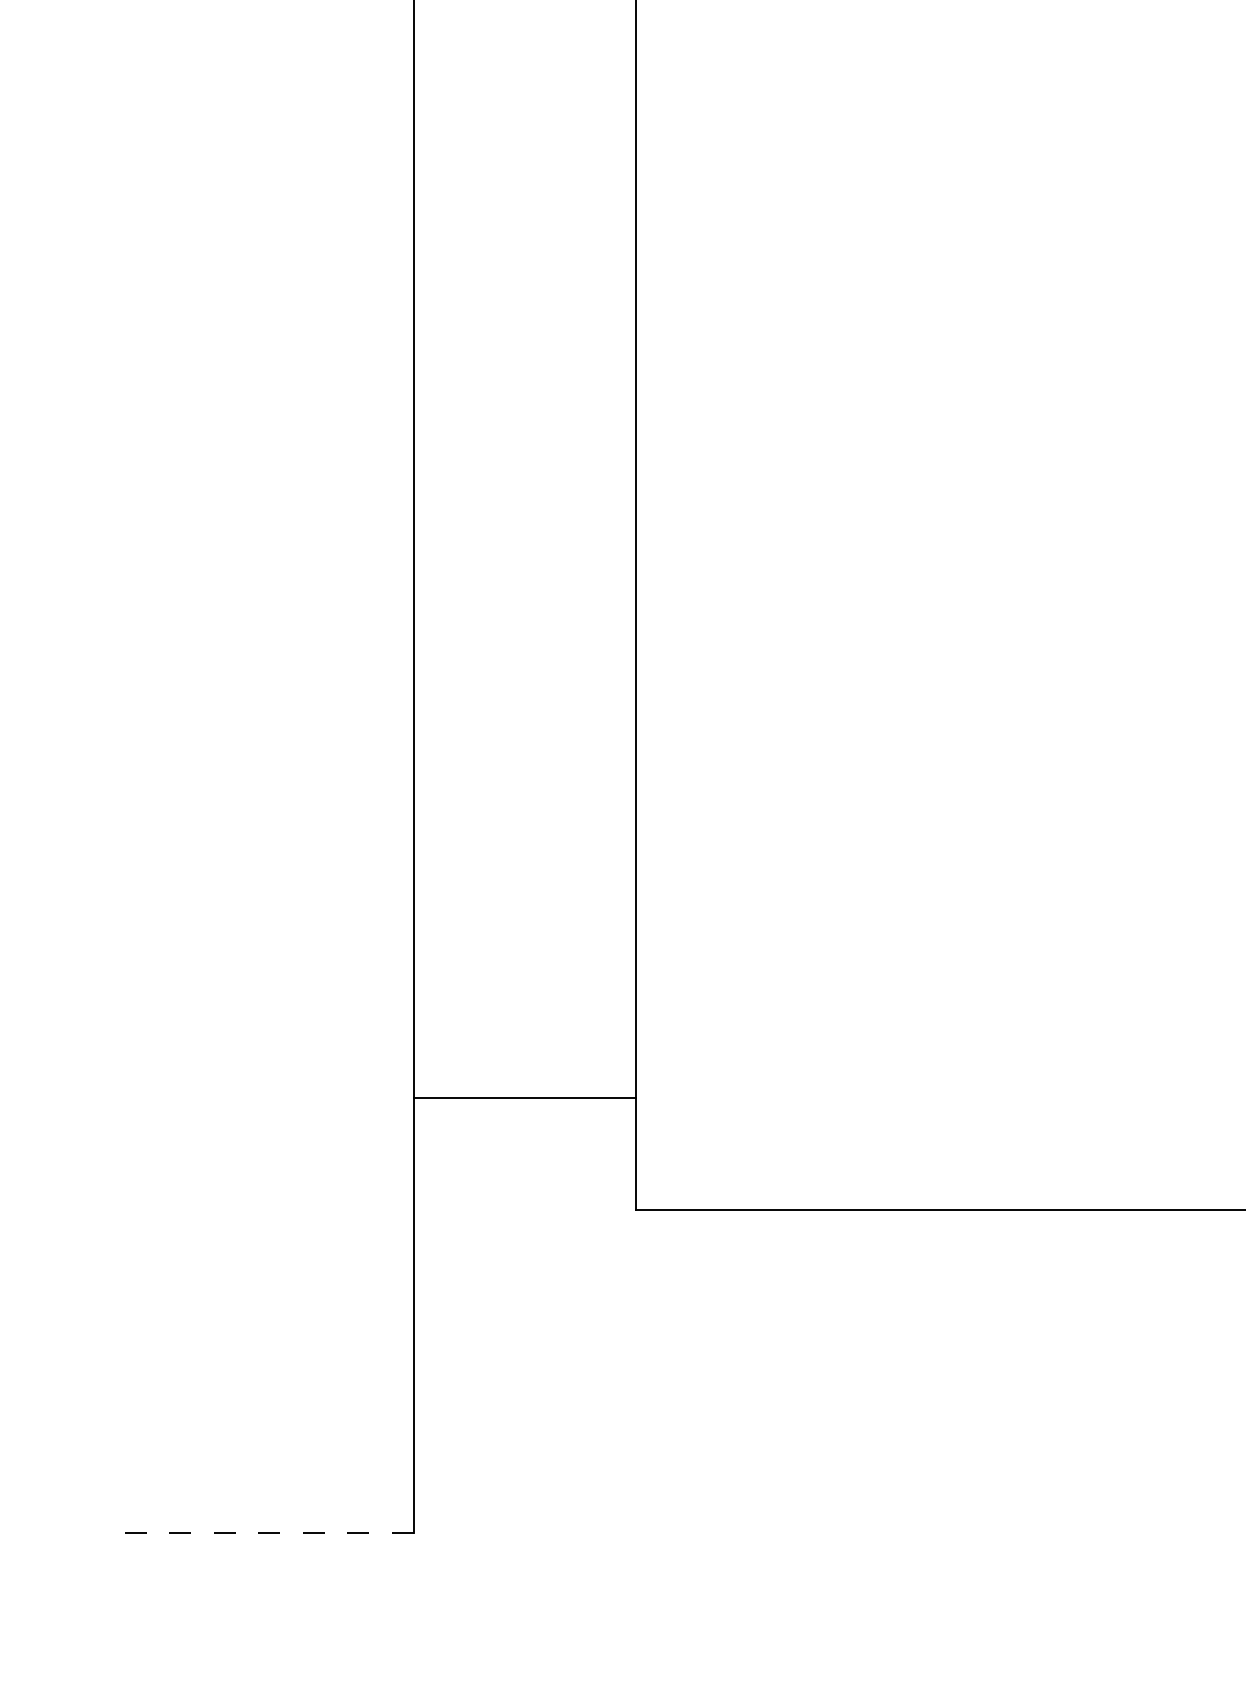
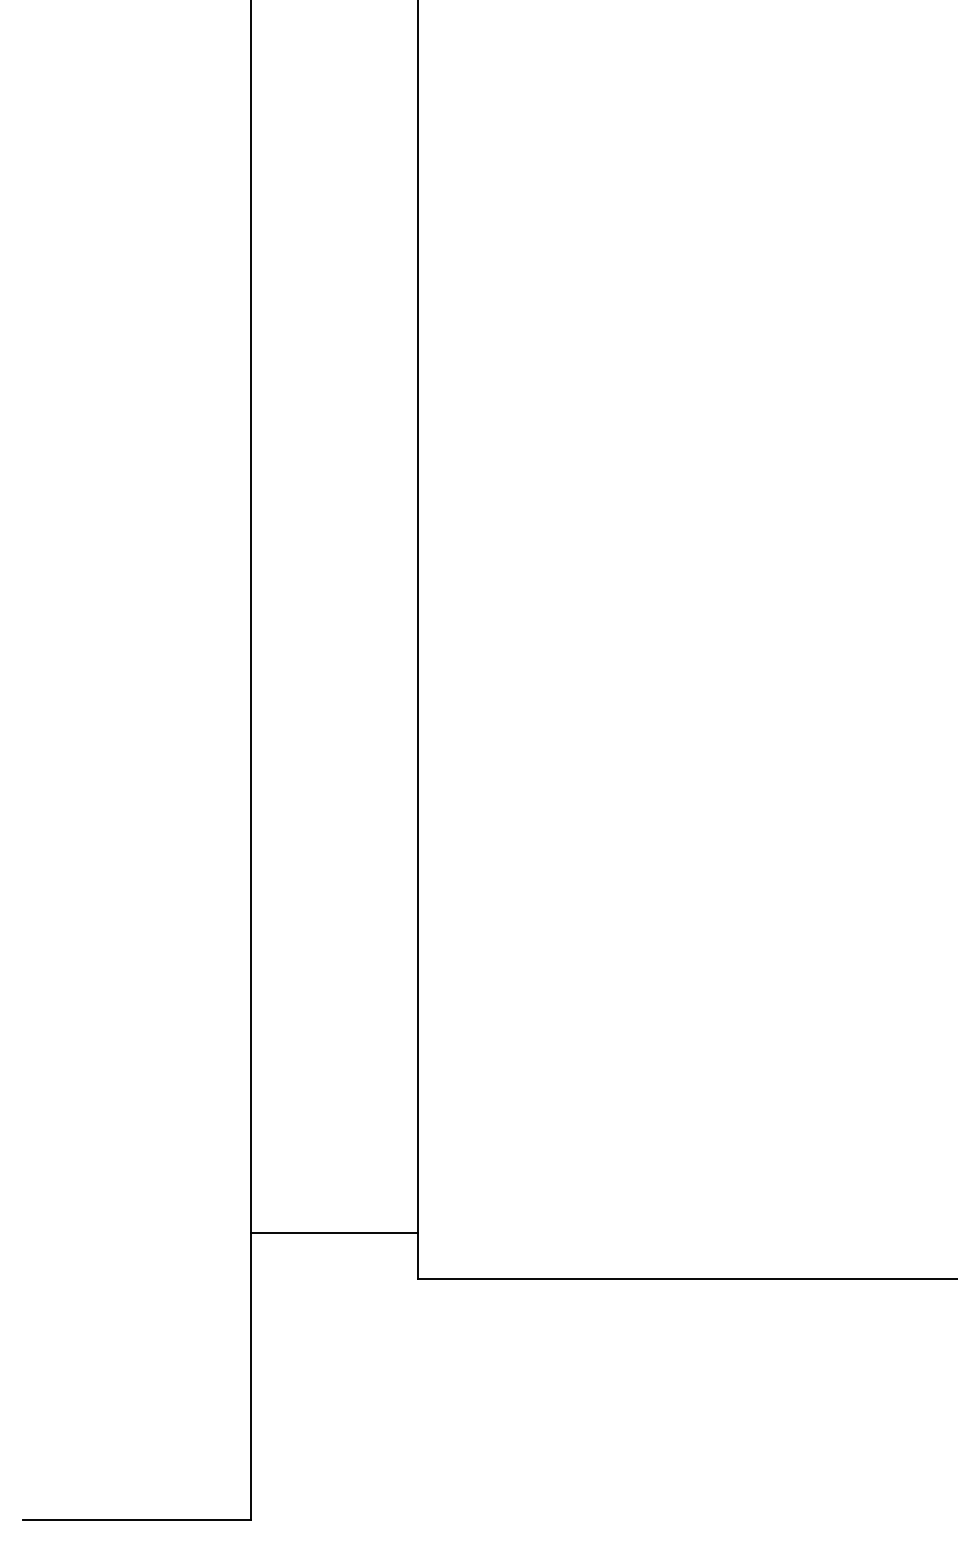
line: (525, 1098) -> (334, 1232), moved
line: (260, 1533) -> (136, 1520), dashed -> solid

